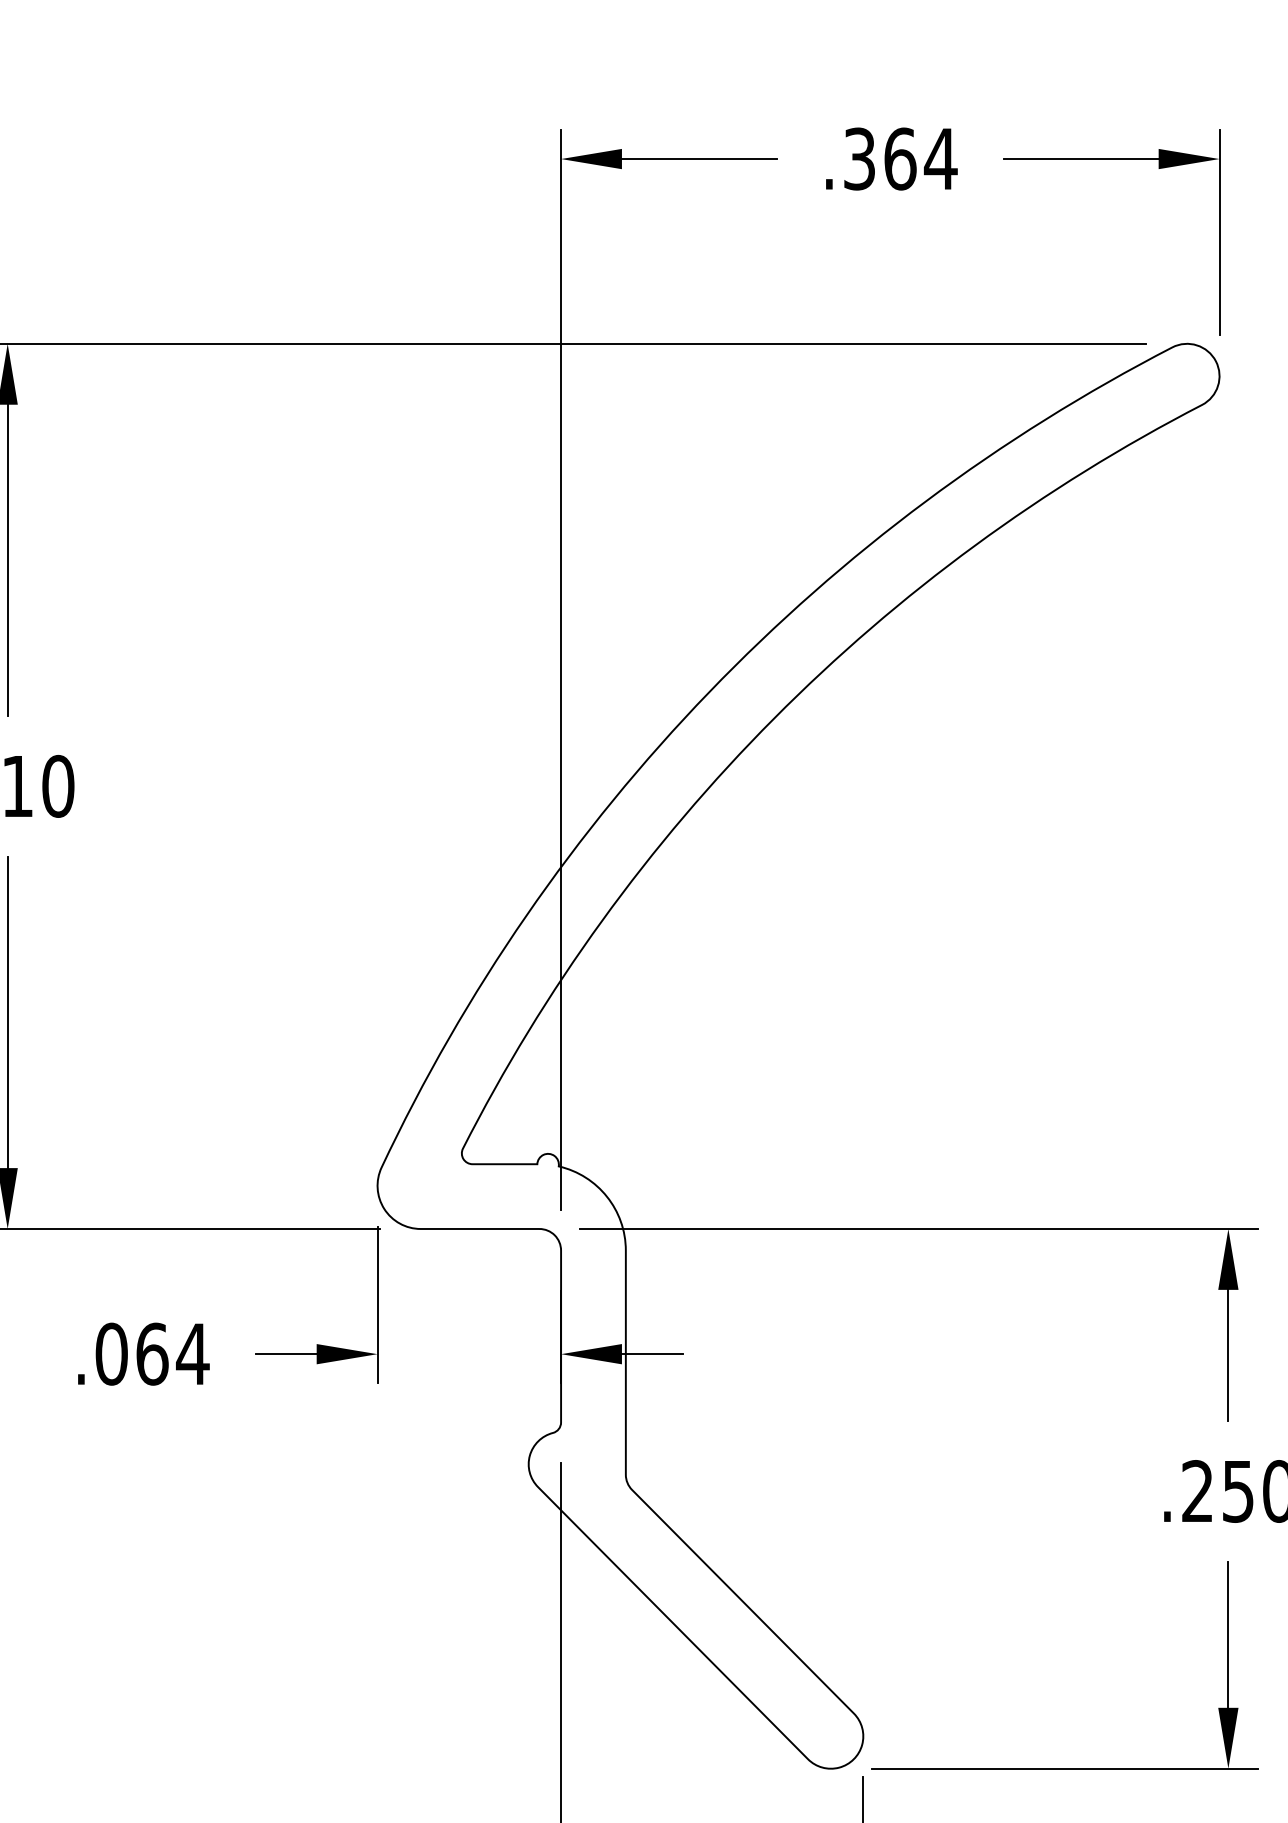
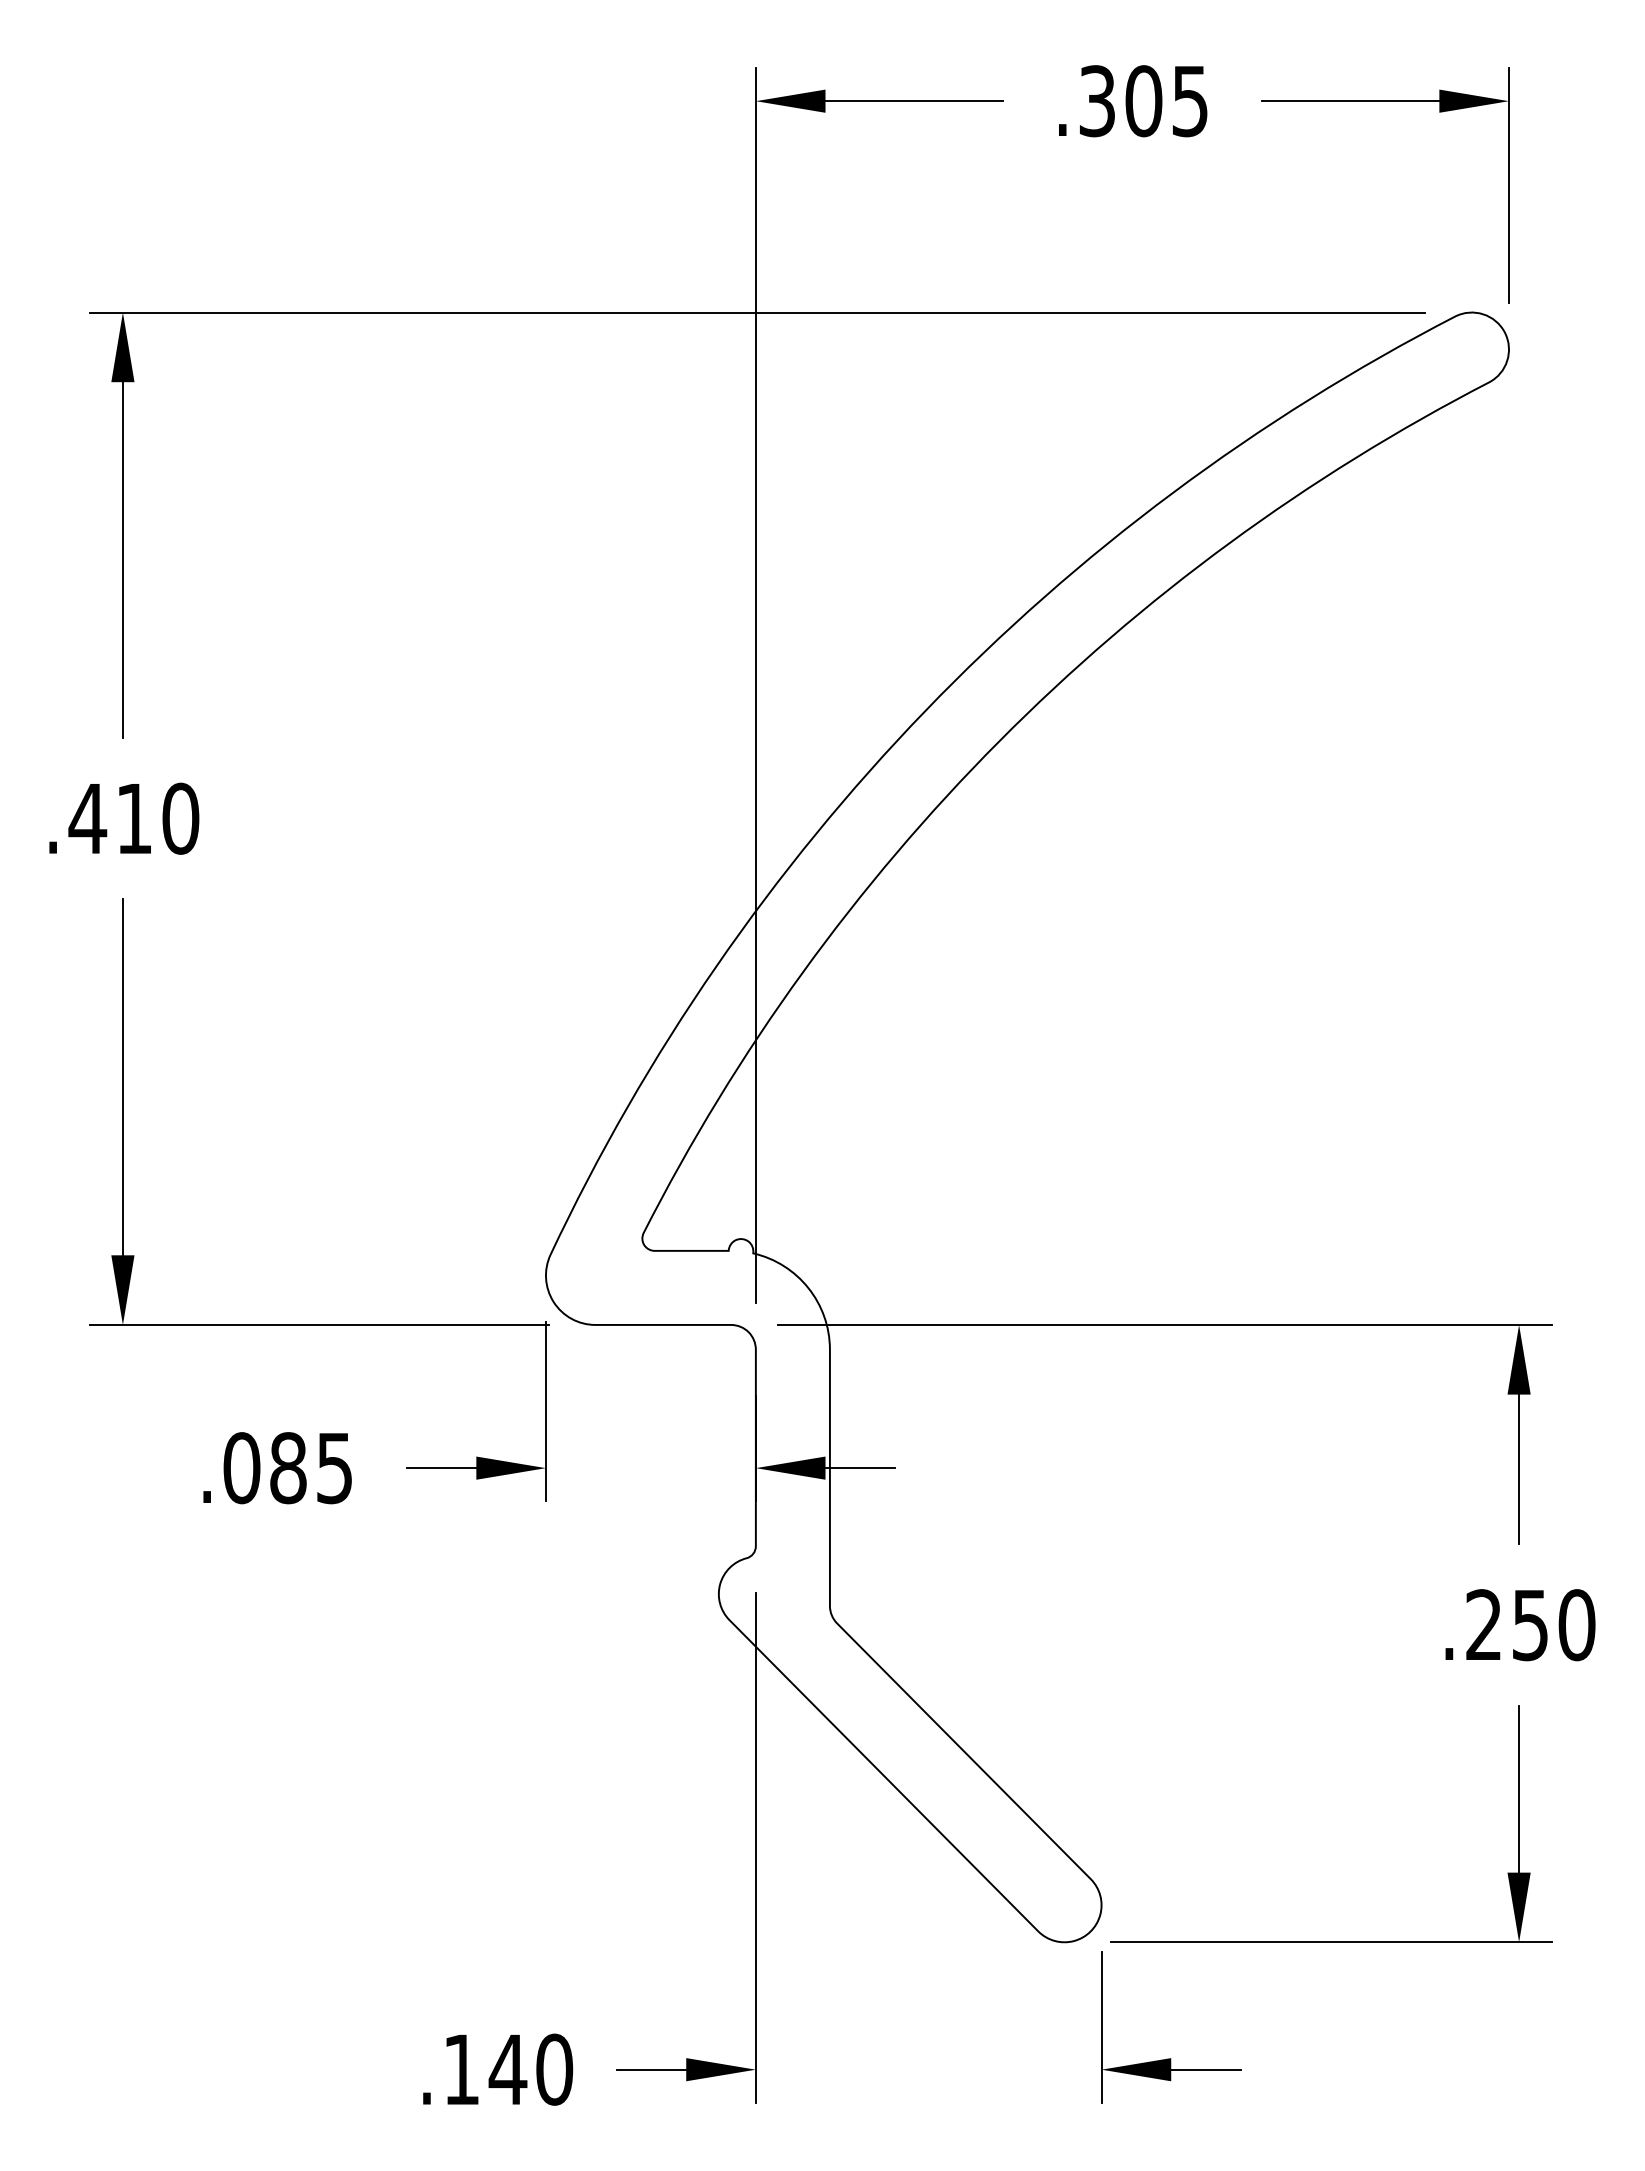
text: (920, 159) -> (1167, 101), .364 -> .305
text: (173, 1354) -> (312, 1468), .064 -> .085

